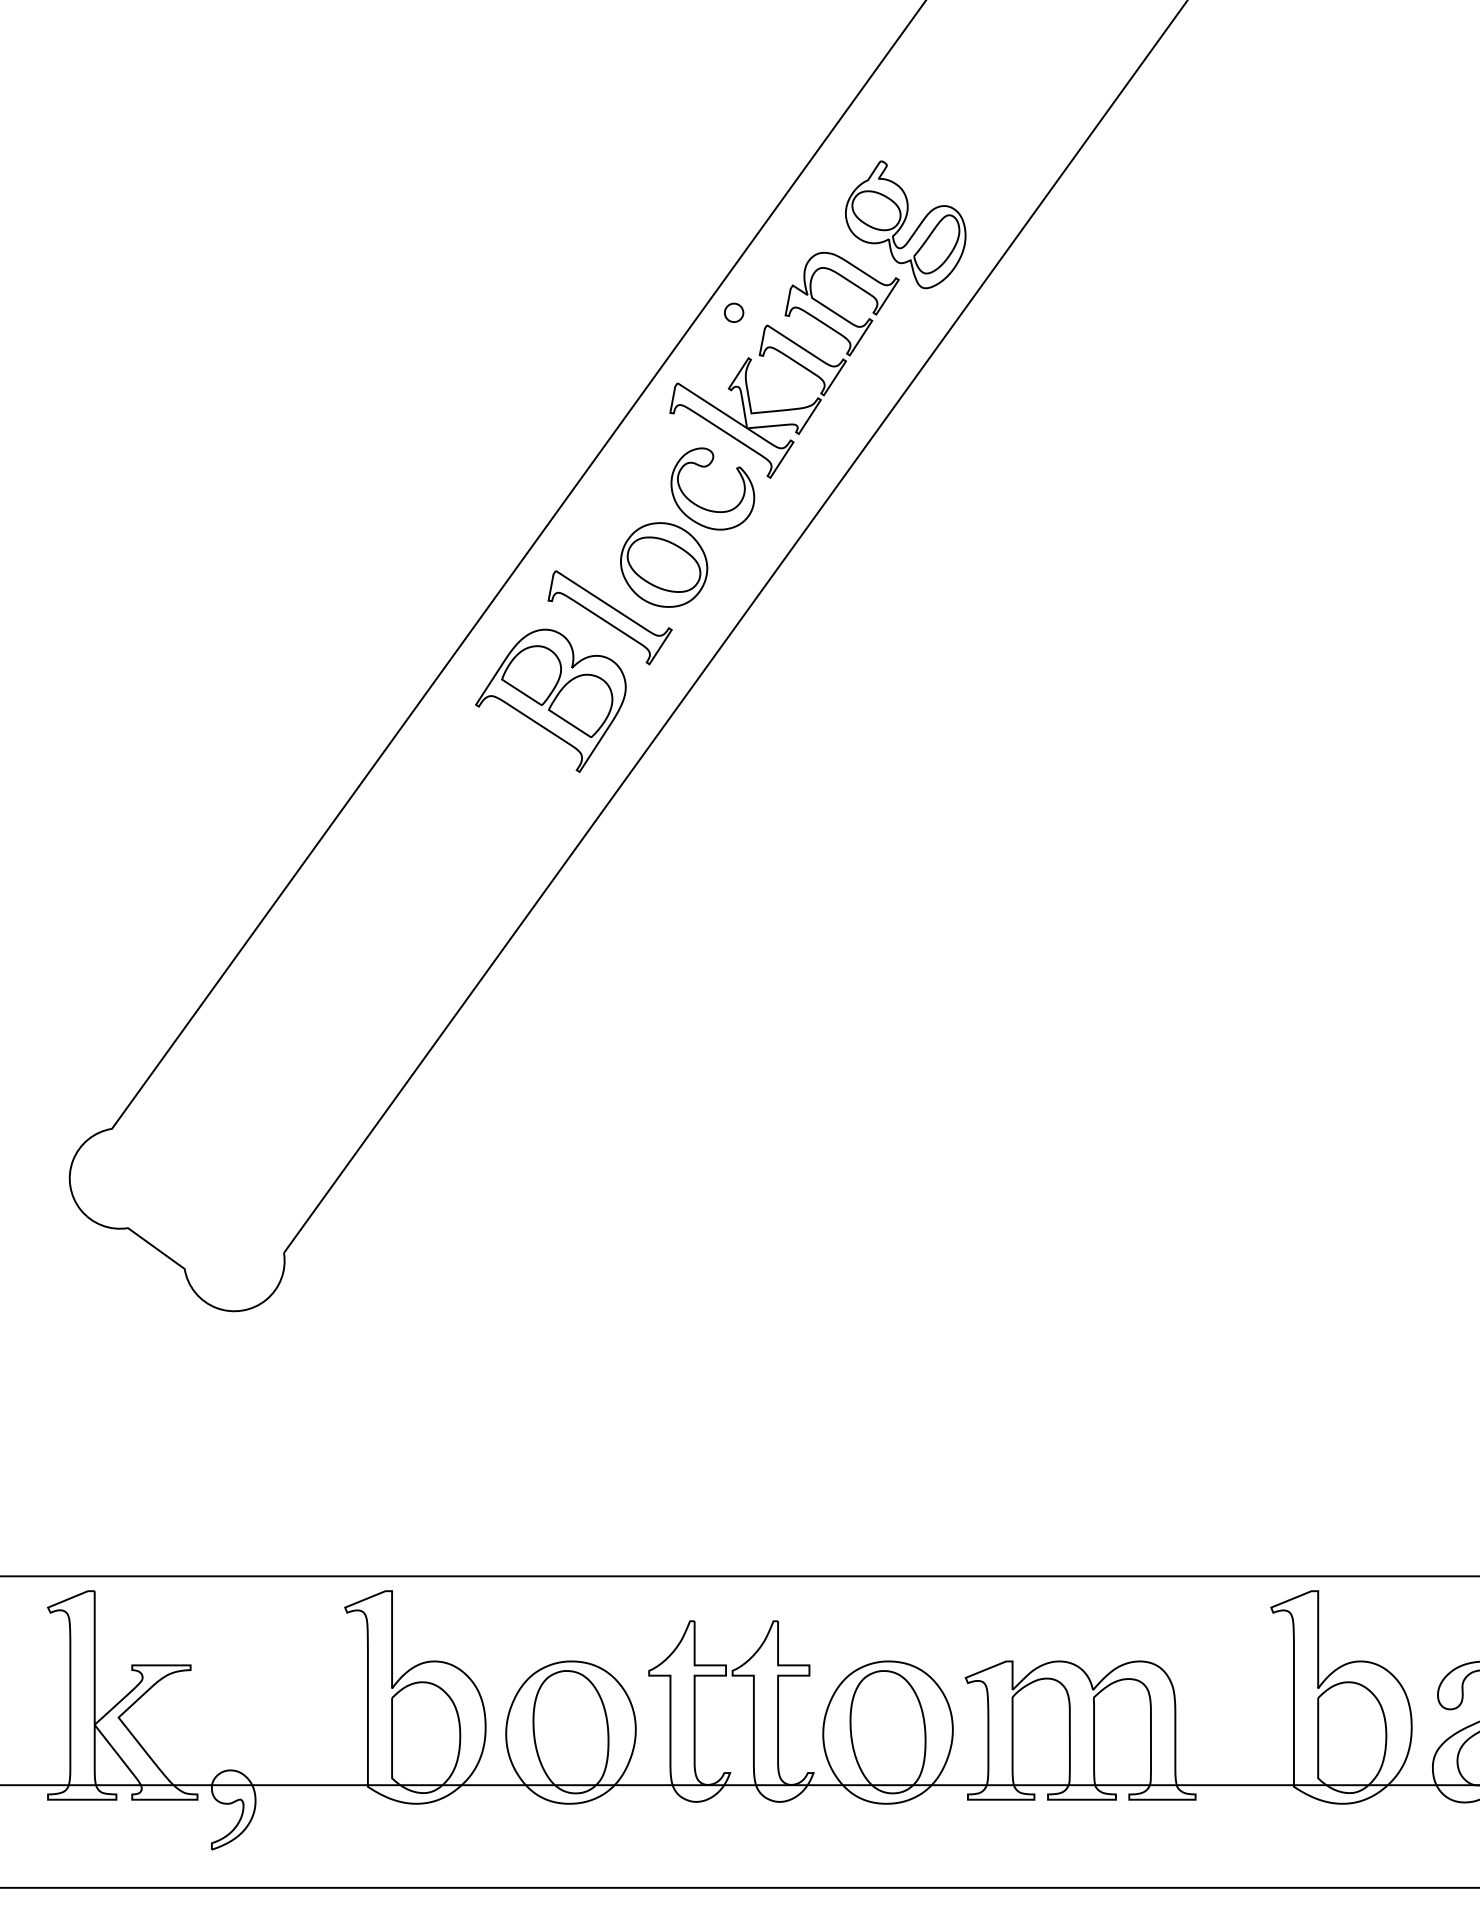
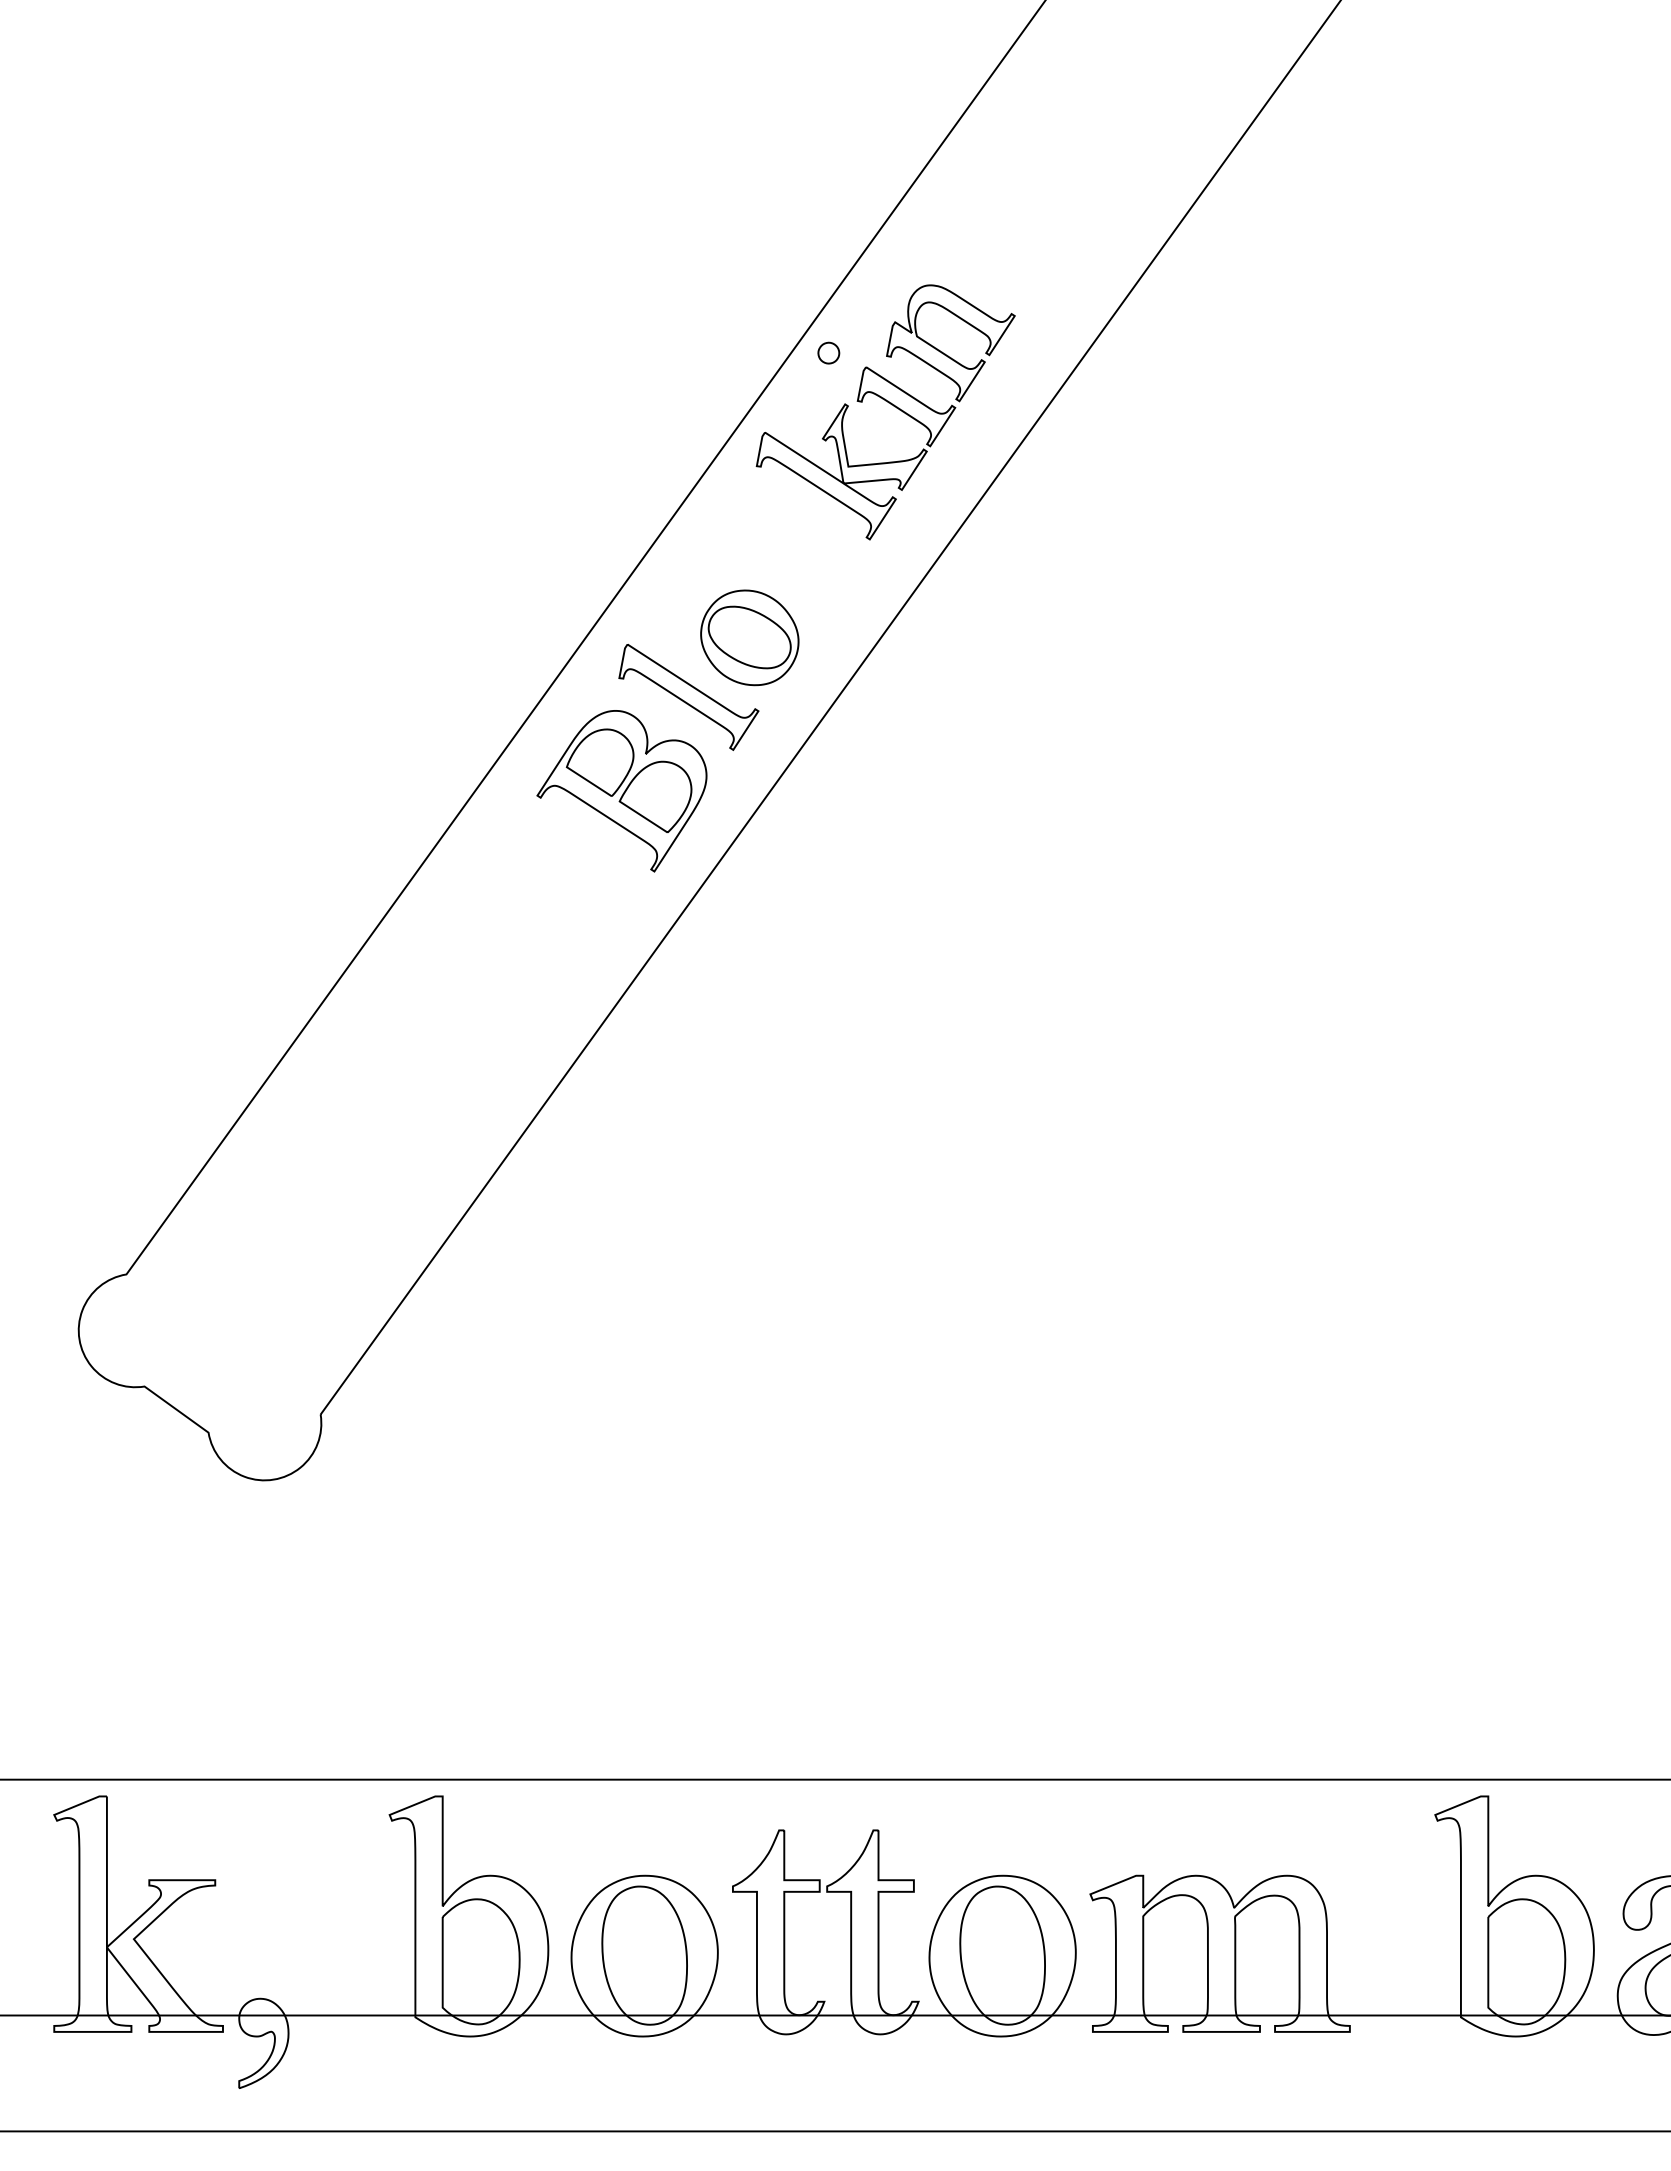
part: (905, 224) -> (1022, 253), removed
part: (702, 507) -> (793, 572), removed

